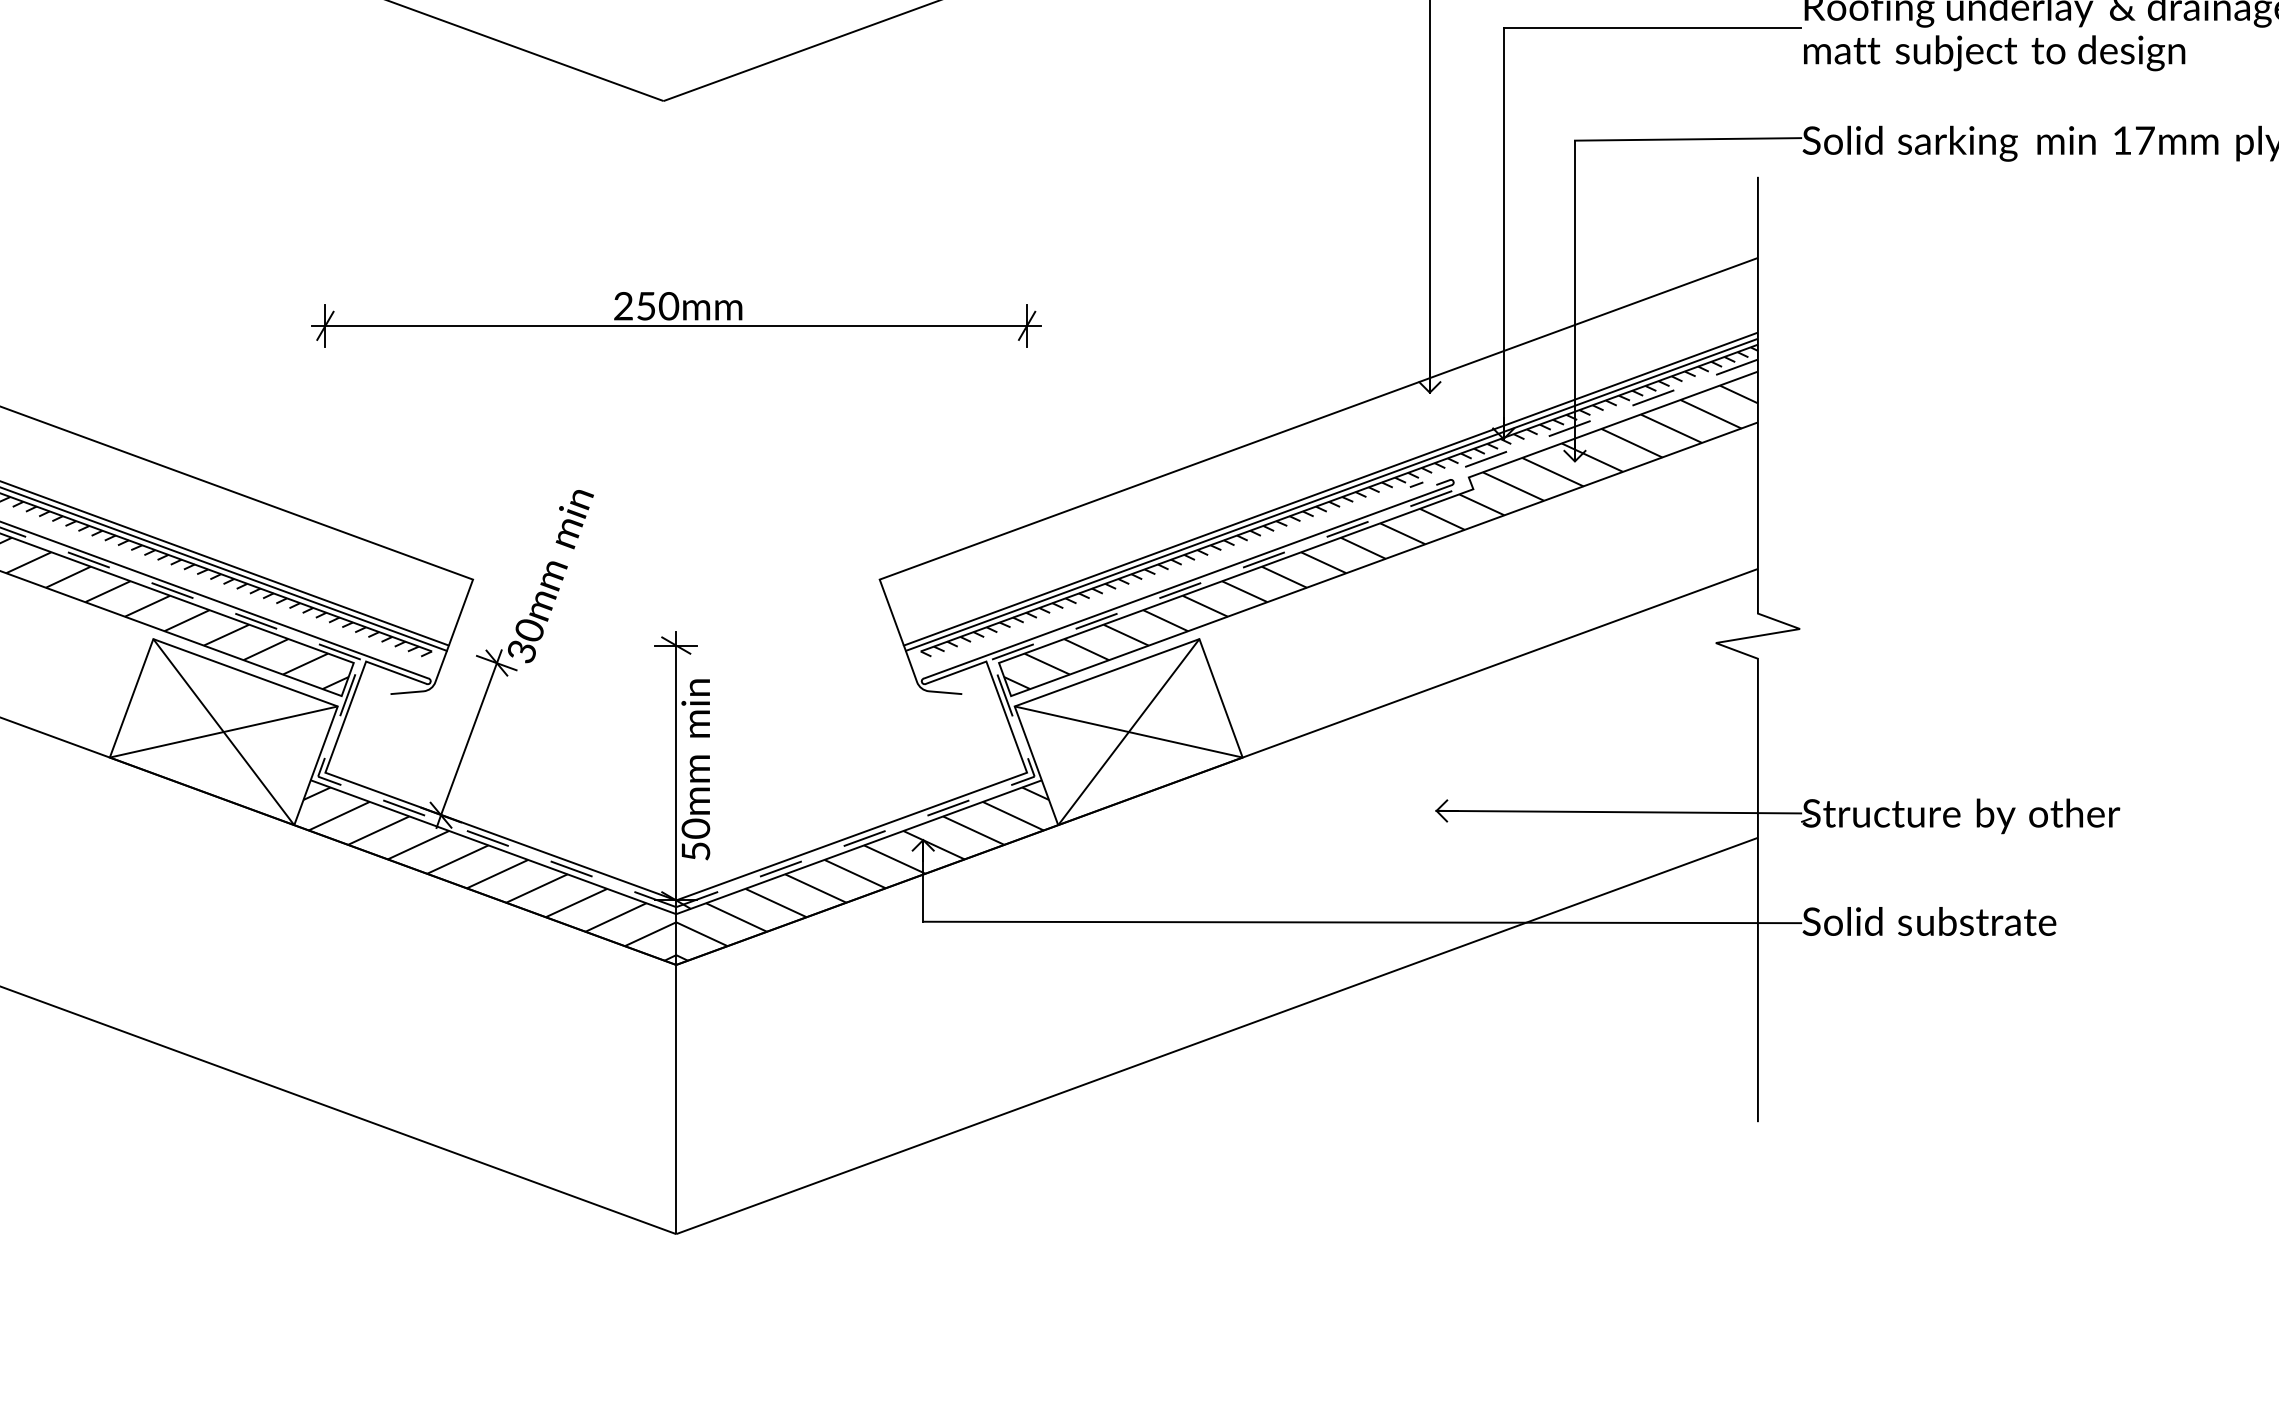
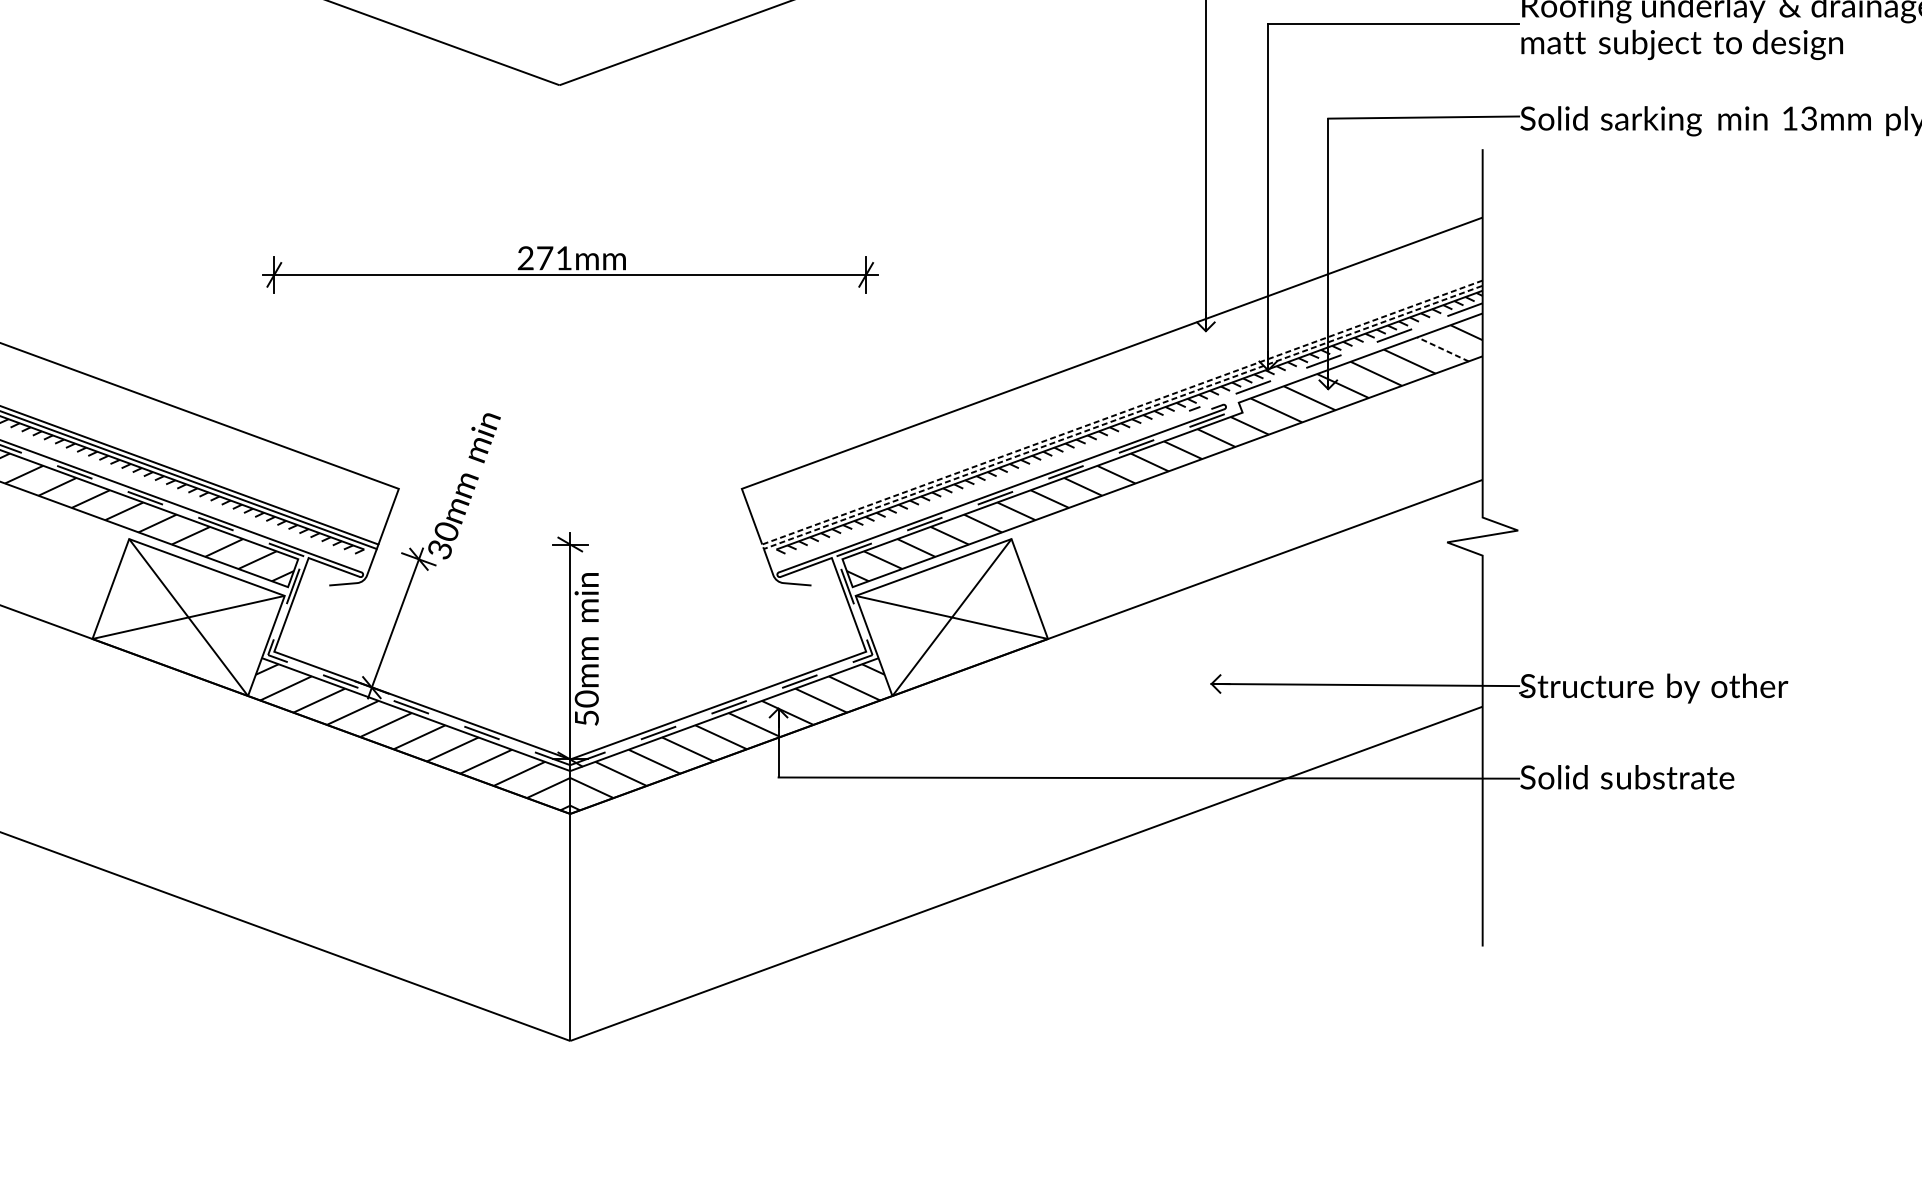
text: (2144, 140) -> (1808, 118), 17mm -> 13mm
text: (658, 306) -> (555, 258), 250mm -> 271mm
line: (1711, 414) -> (1443, 349), solid -> dashed
line: (904, 647) -> (762, 546), solid -> dashed

